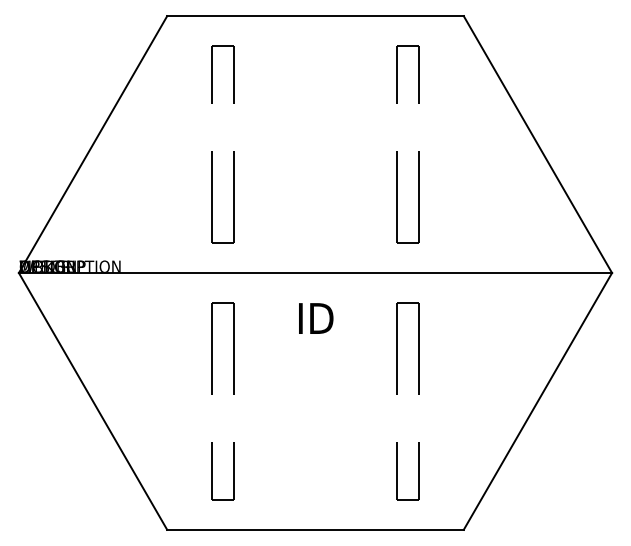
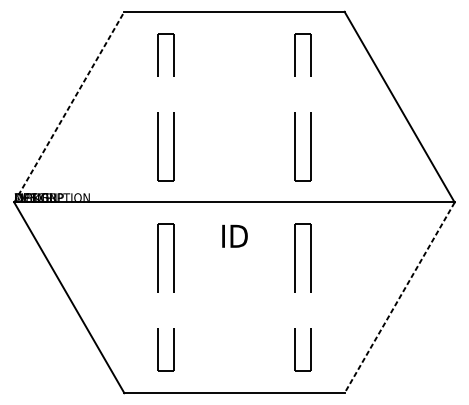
line: (93, 144) -> (69, 107), solid -> dashed
line: (537, 401) -> (399, 297), solid -> dashed

